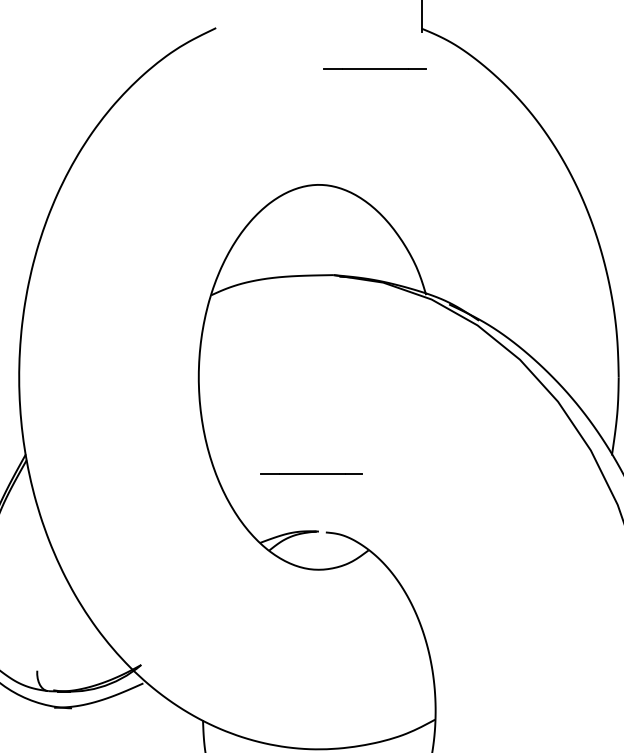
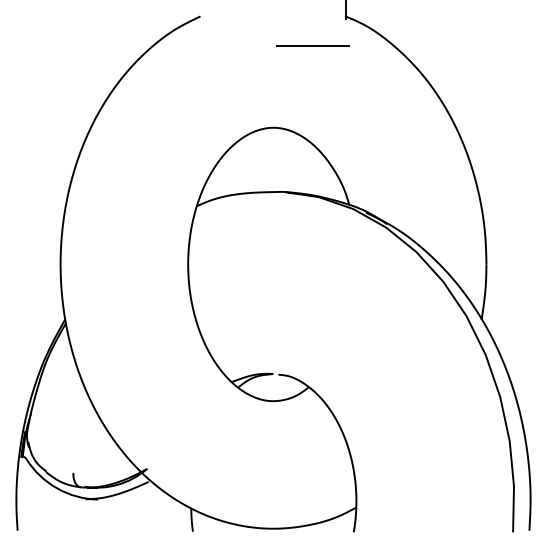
line: (310, 473) -> (267, 332), removed

